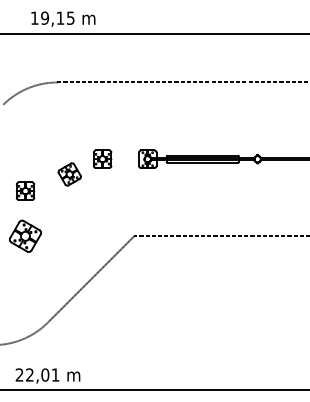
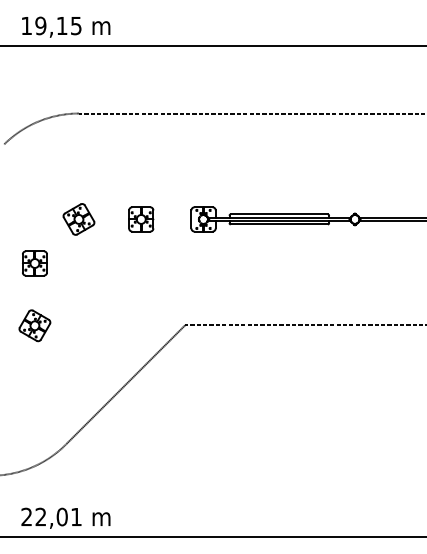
text: (63, 18) -> (66, 26), moved
part: (69, 174) -> (78, 219), moved
part: (25, 236) -> (34, 325), size x0.71

